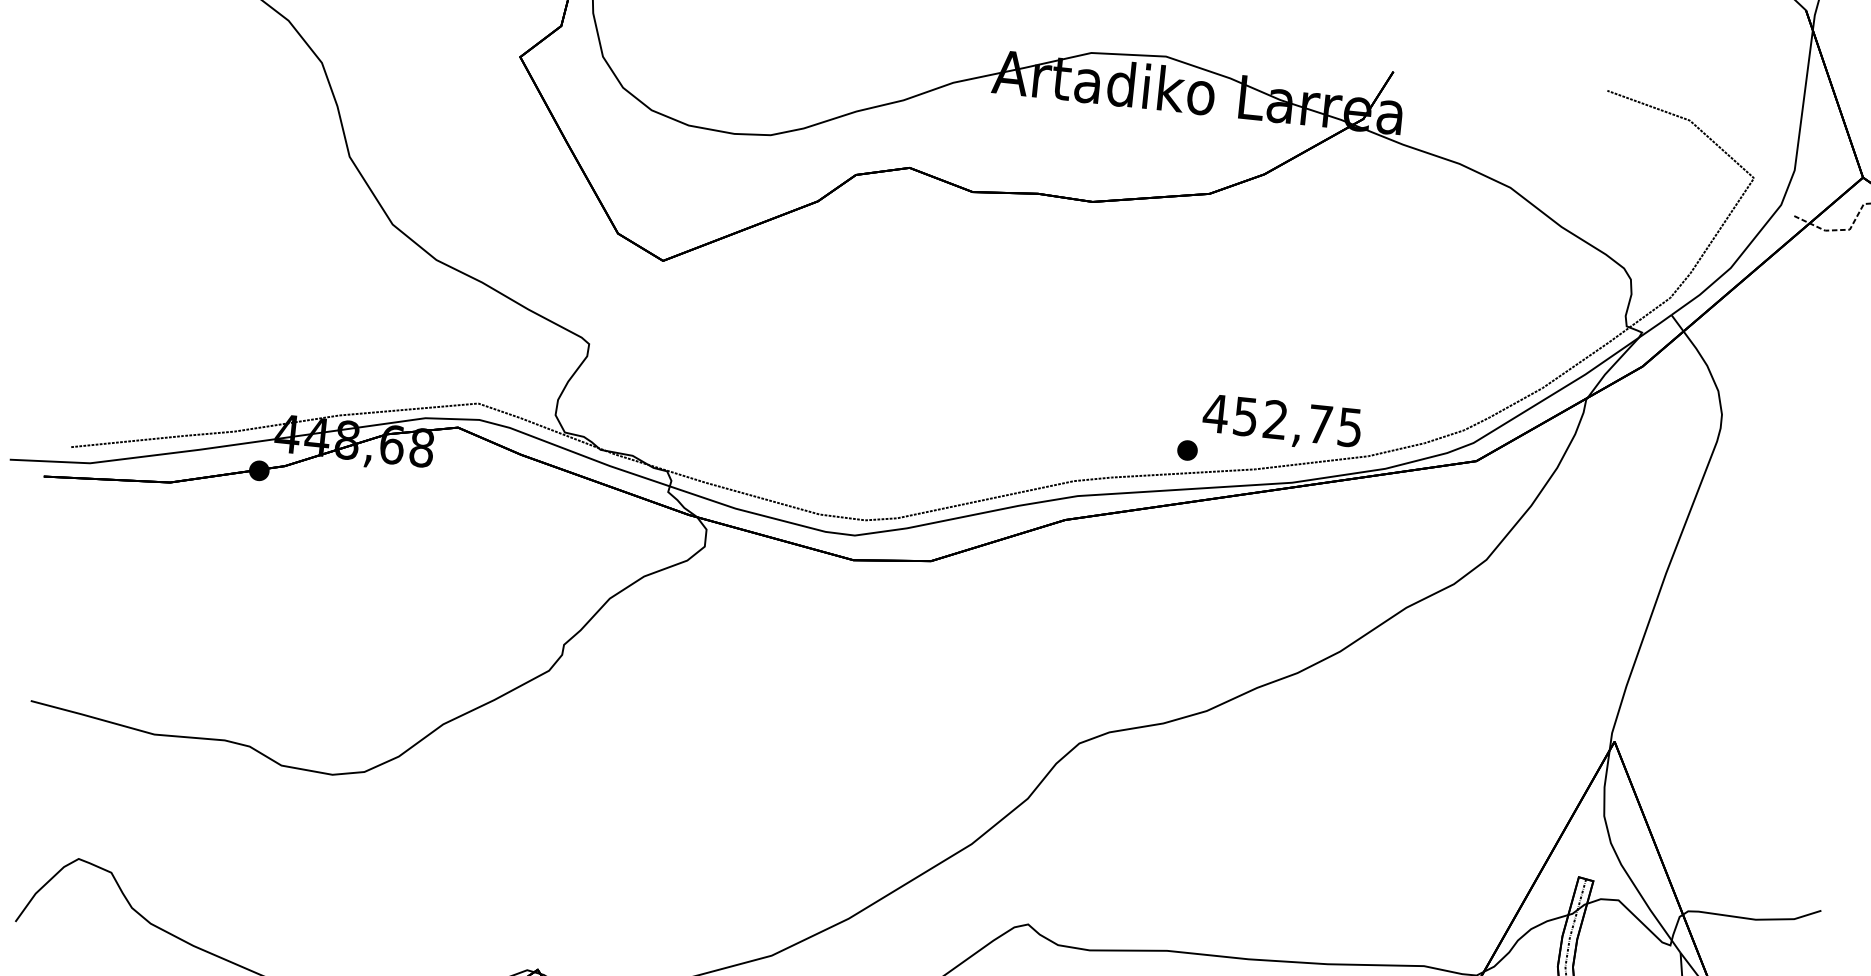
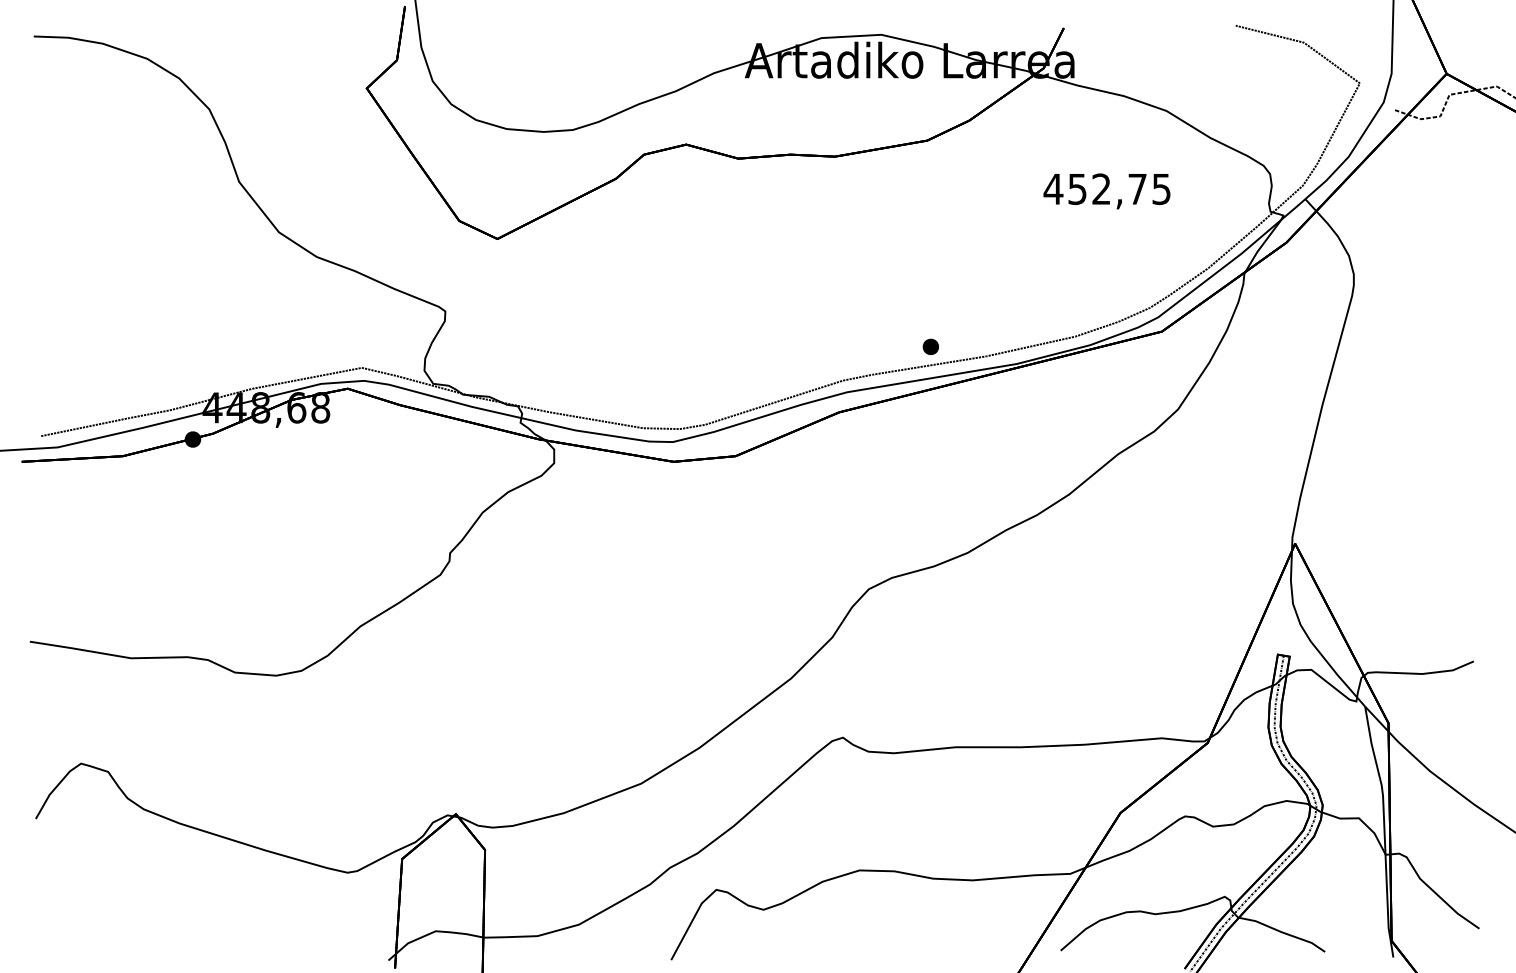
text: (1281, 423) -> (1106, 191), moved

